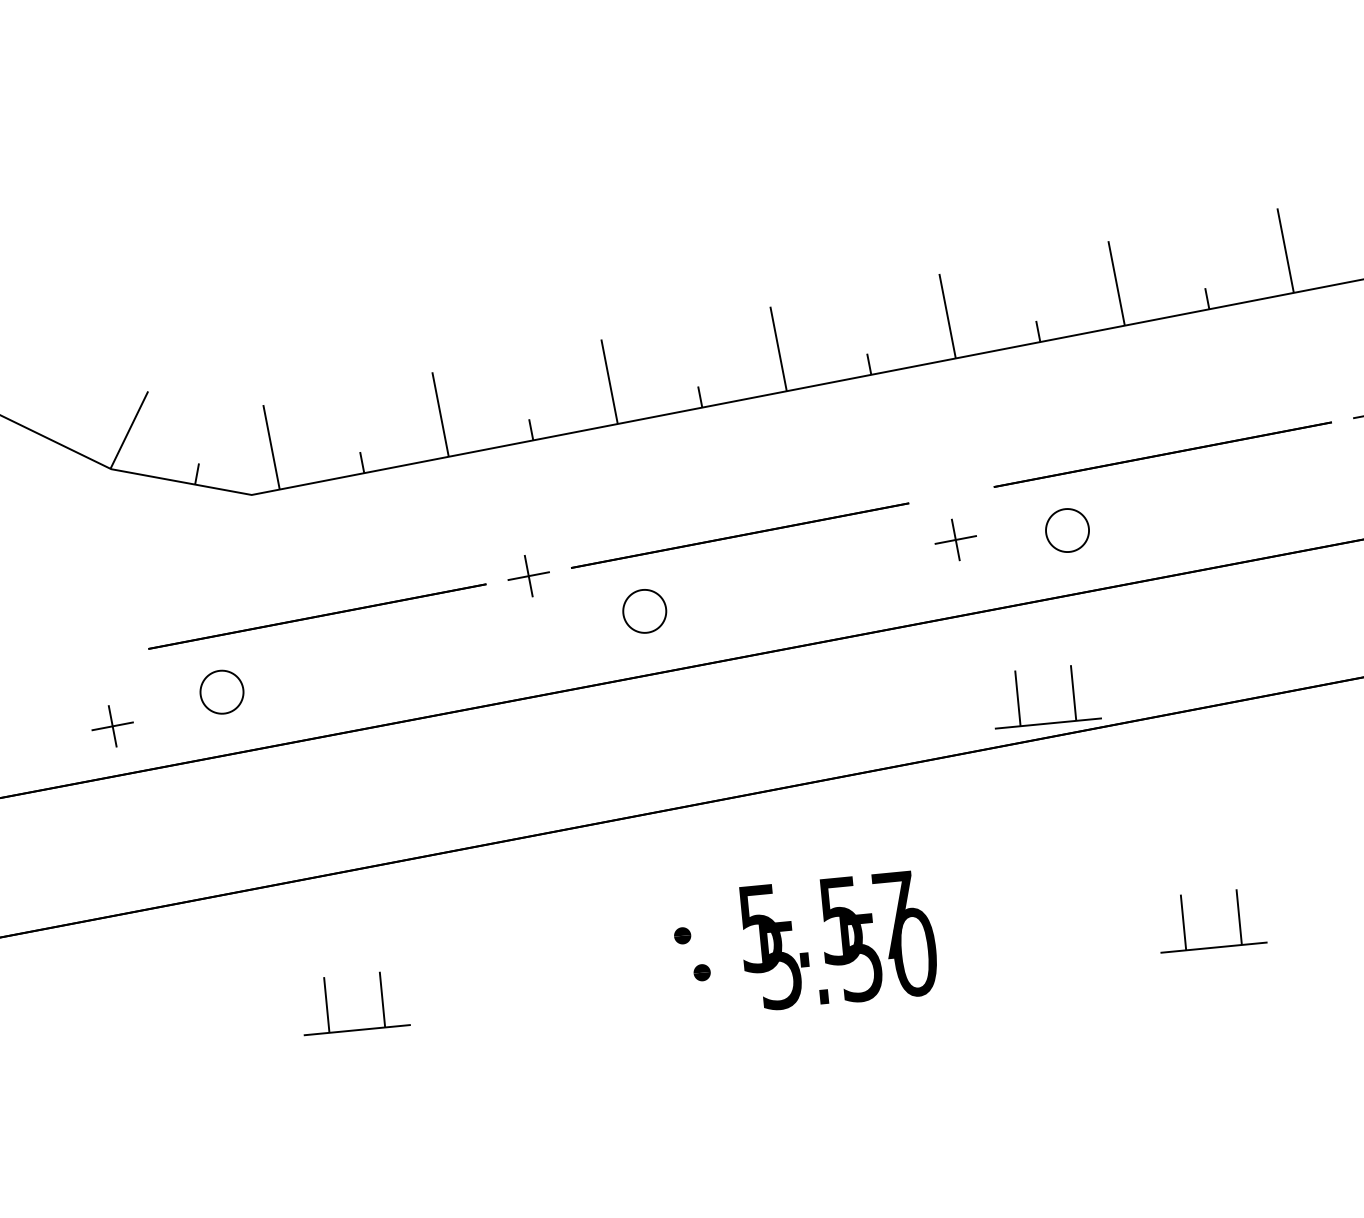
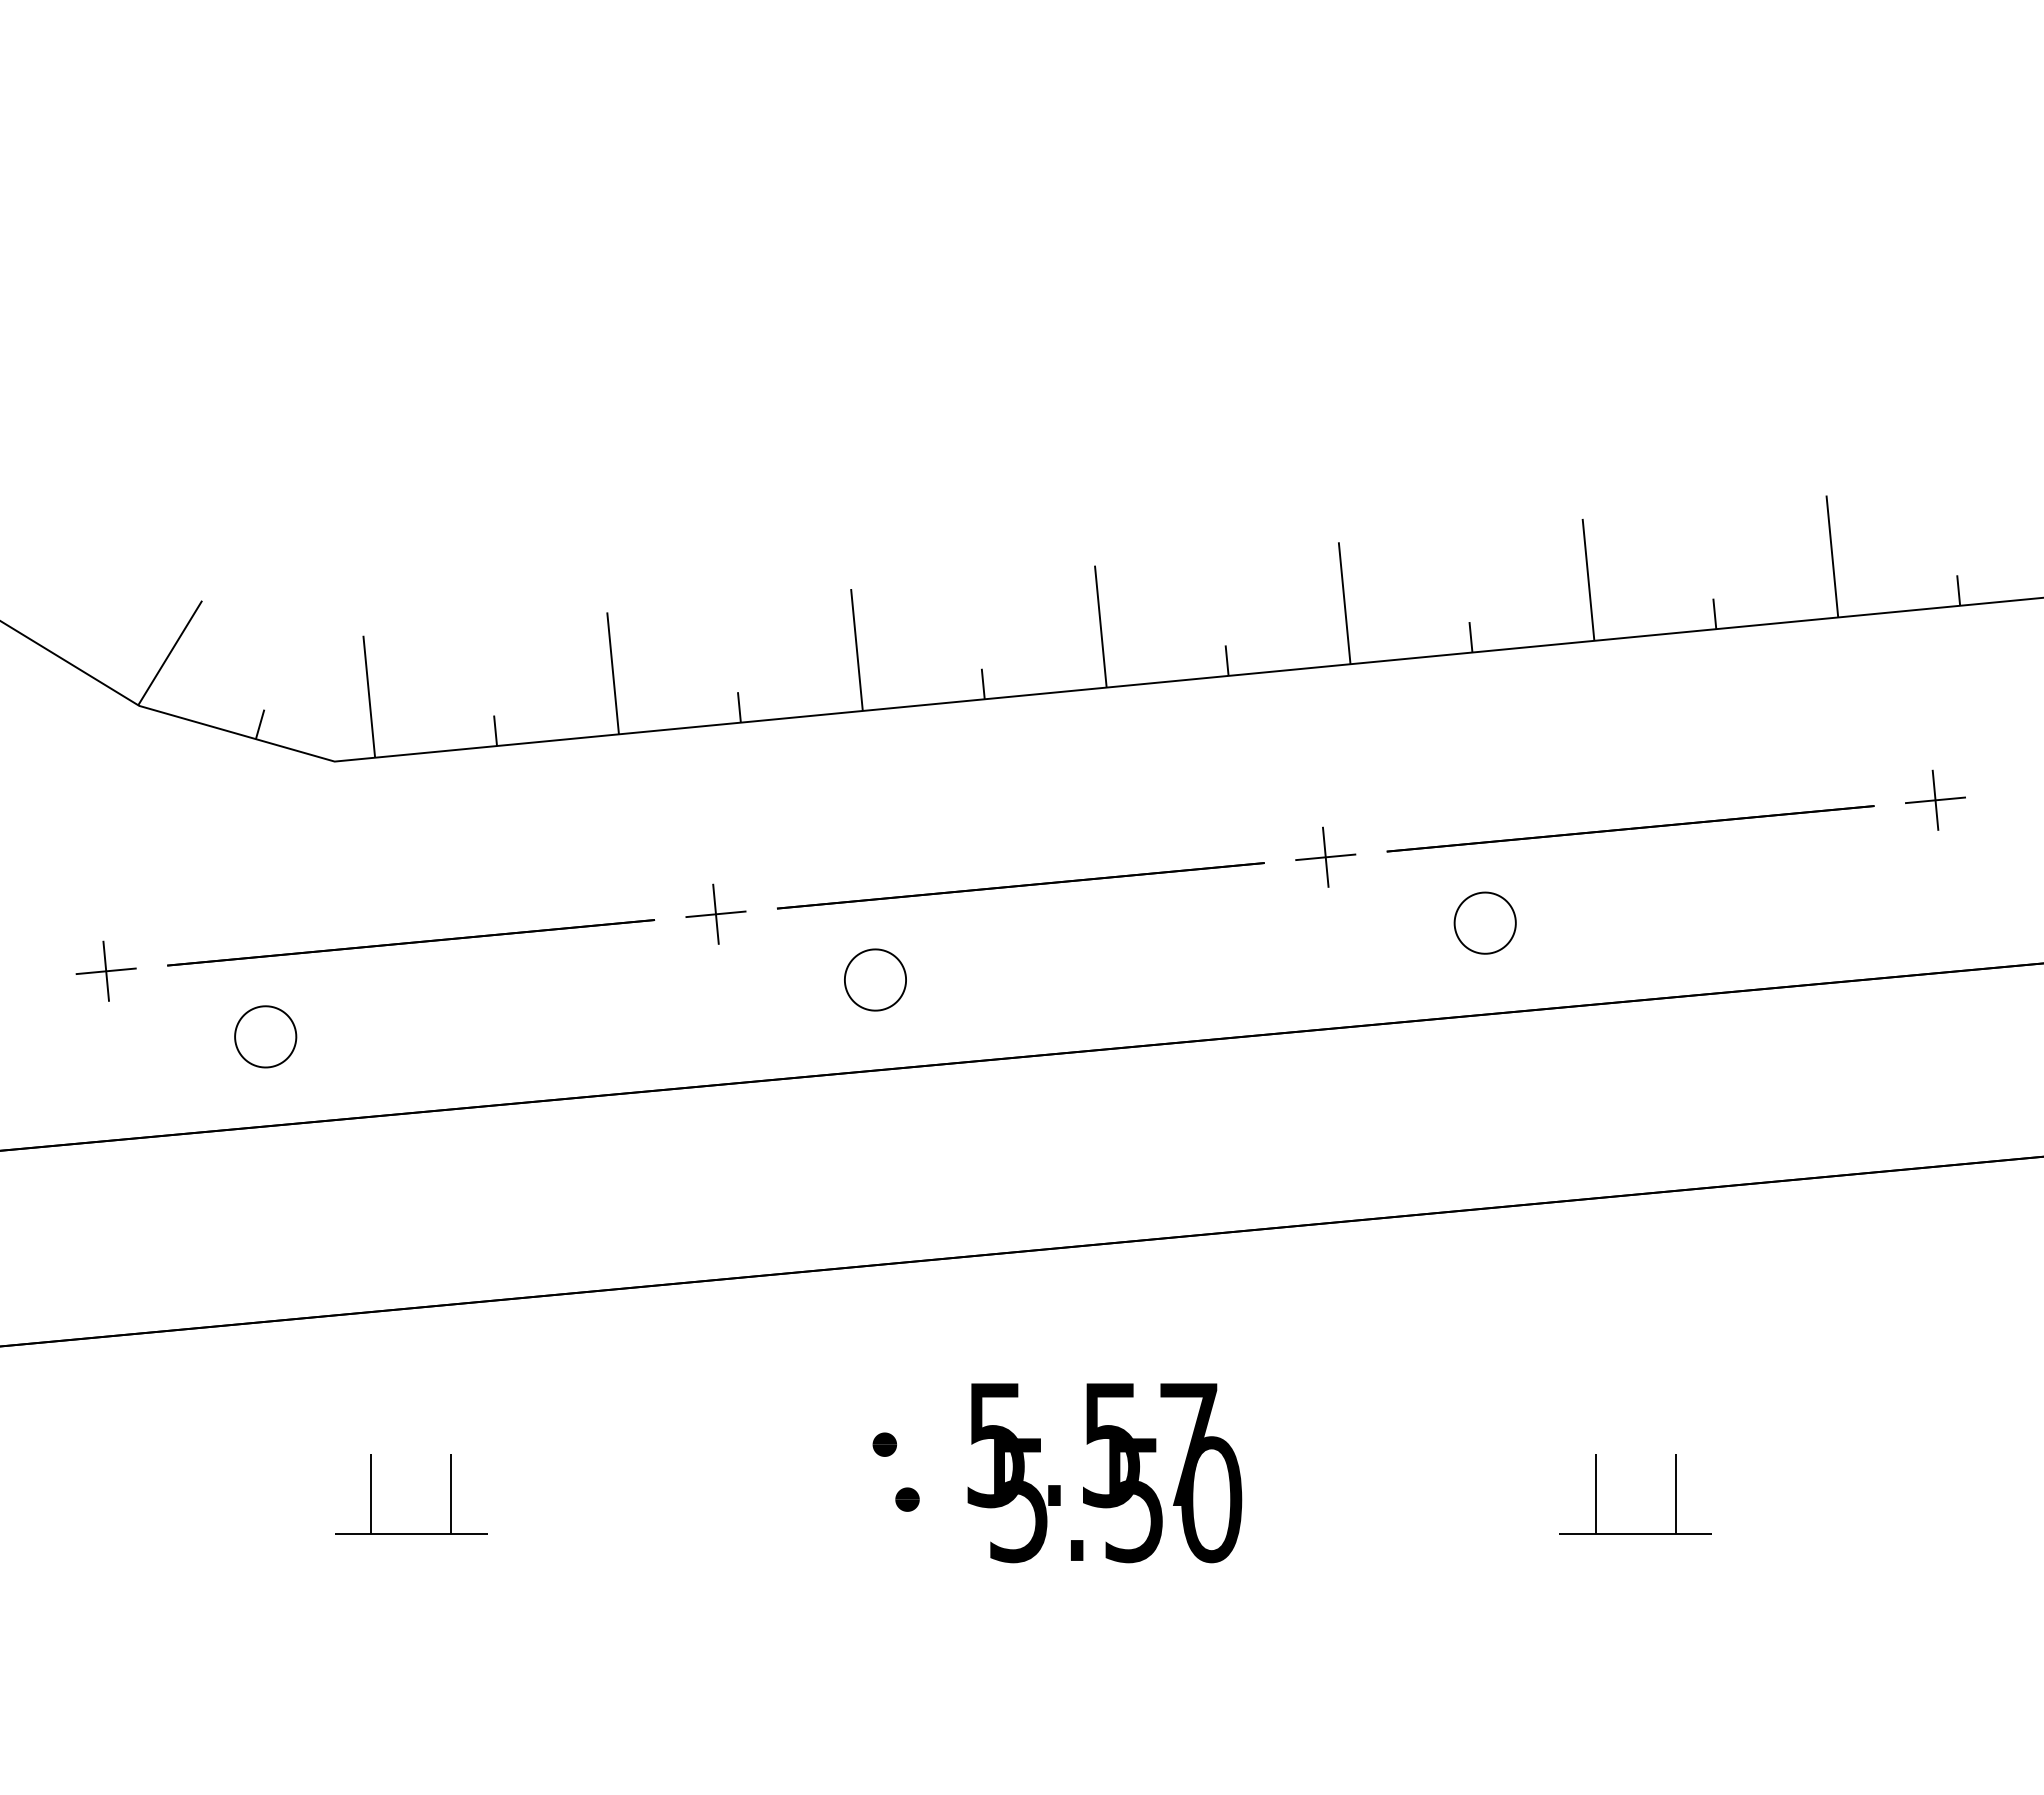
part: (955, 539) -> (1325, 856), moved
part: (1018, 698) -> (1392, 1154), removed
part: (112, 725) -> (105, 970), moved

